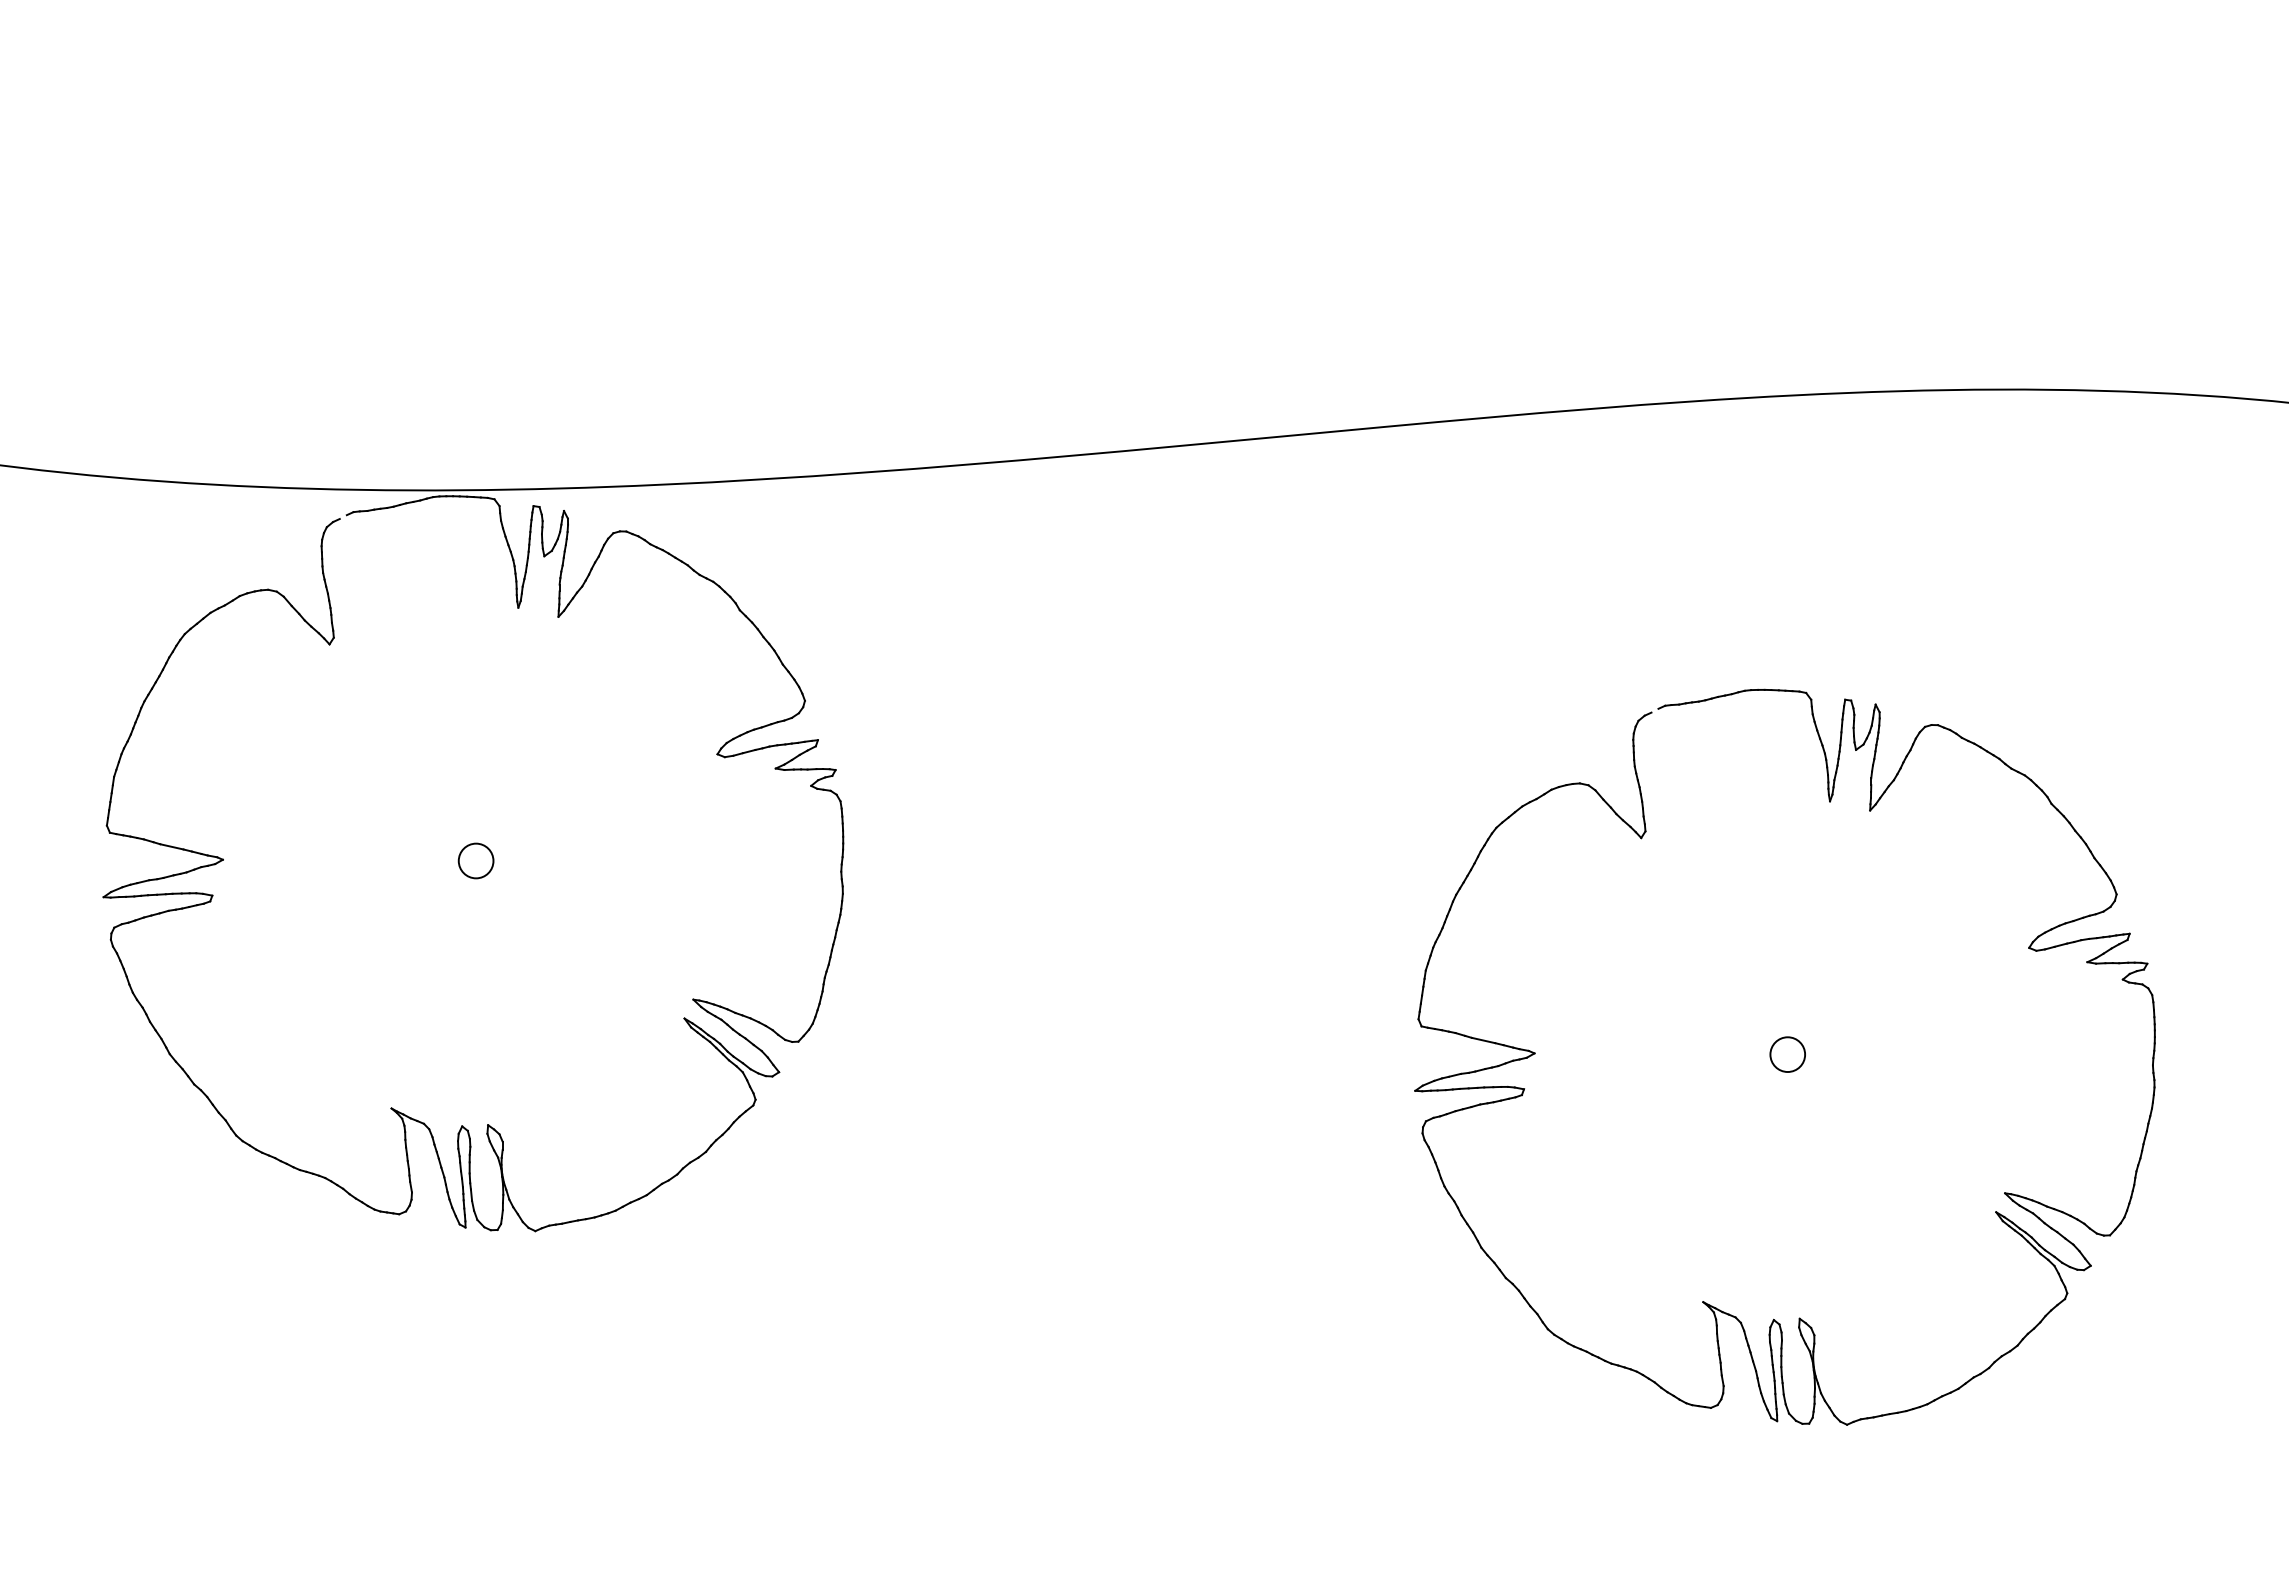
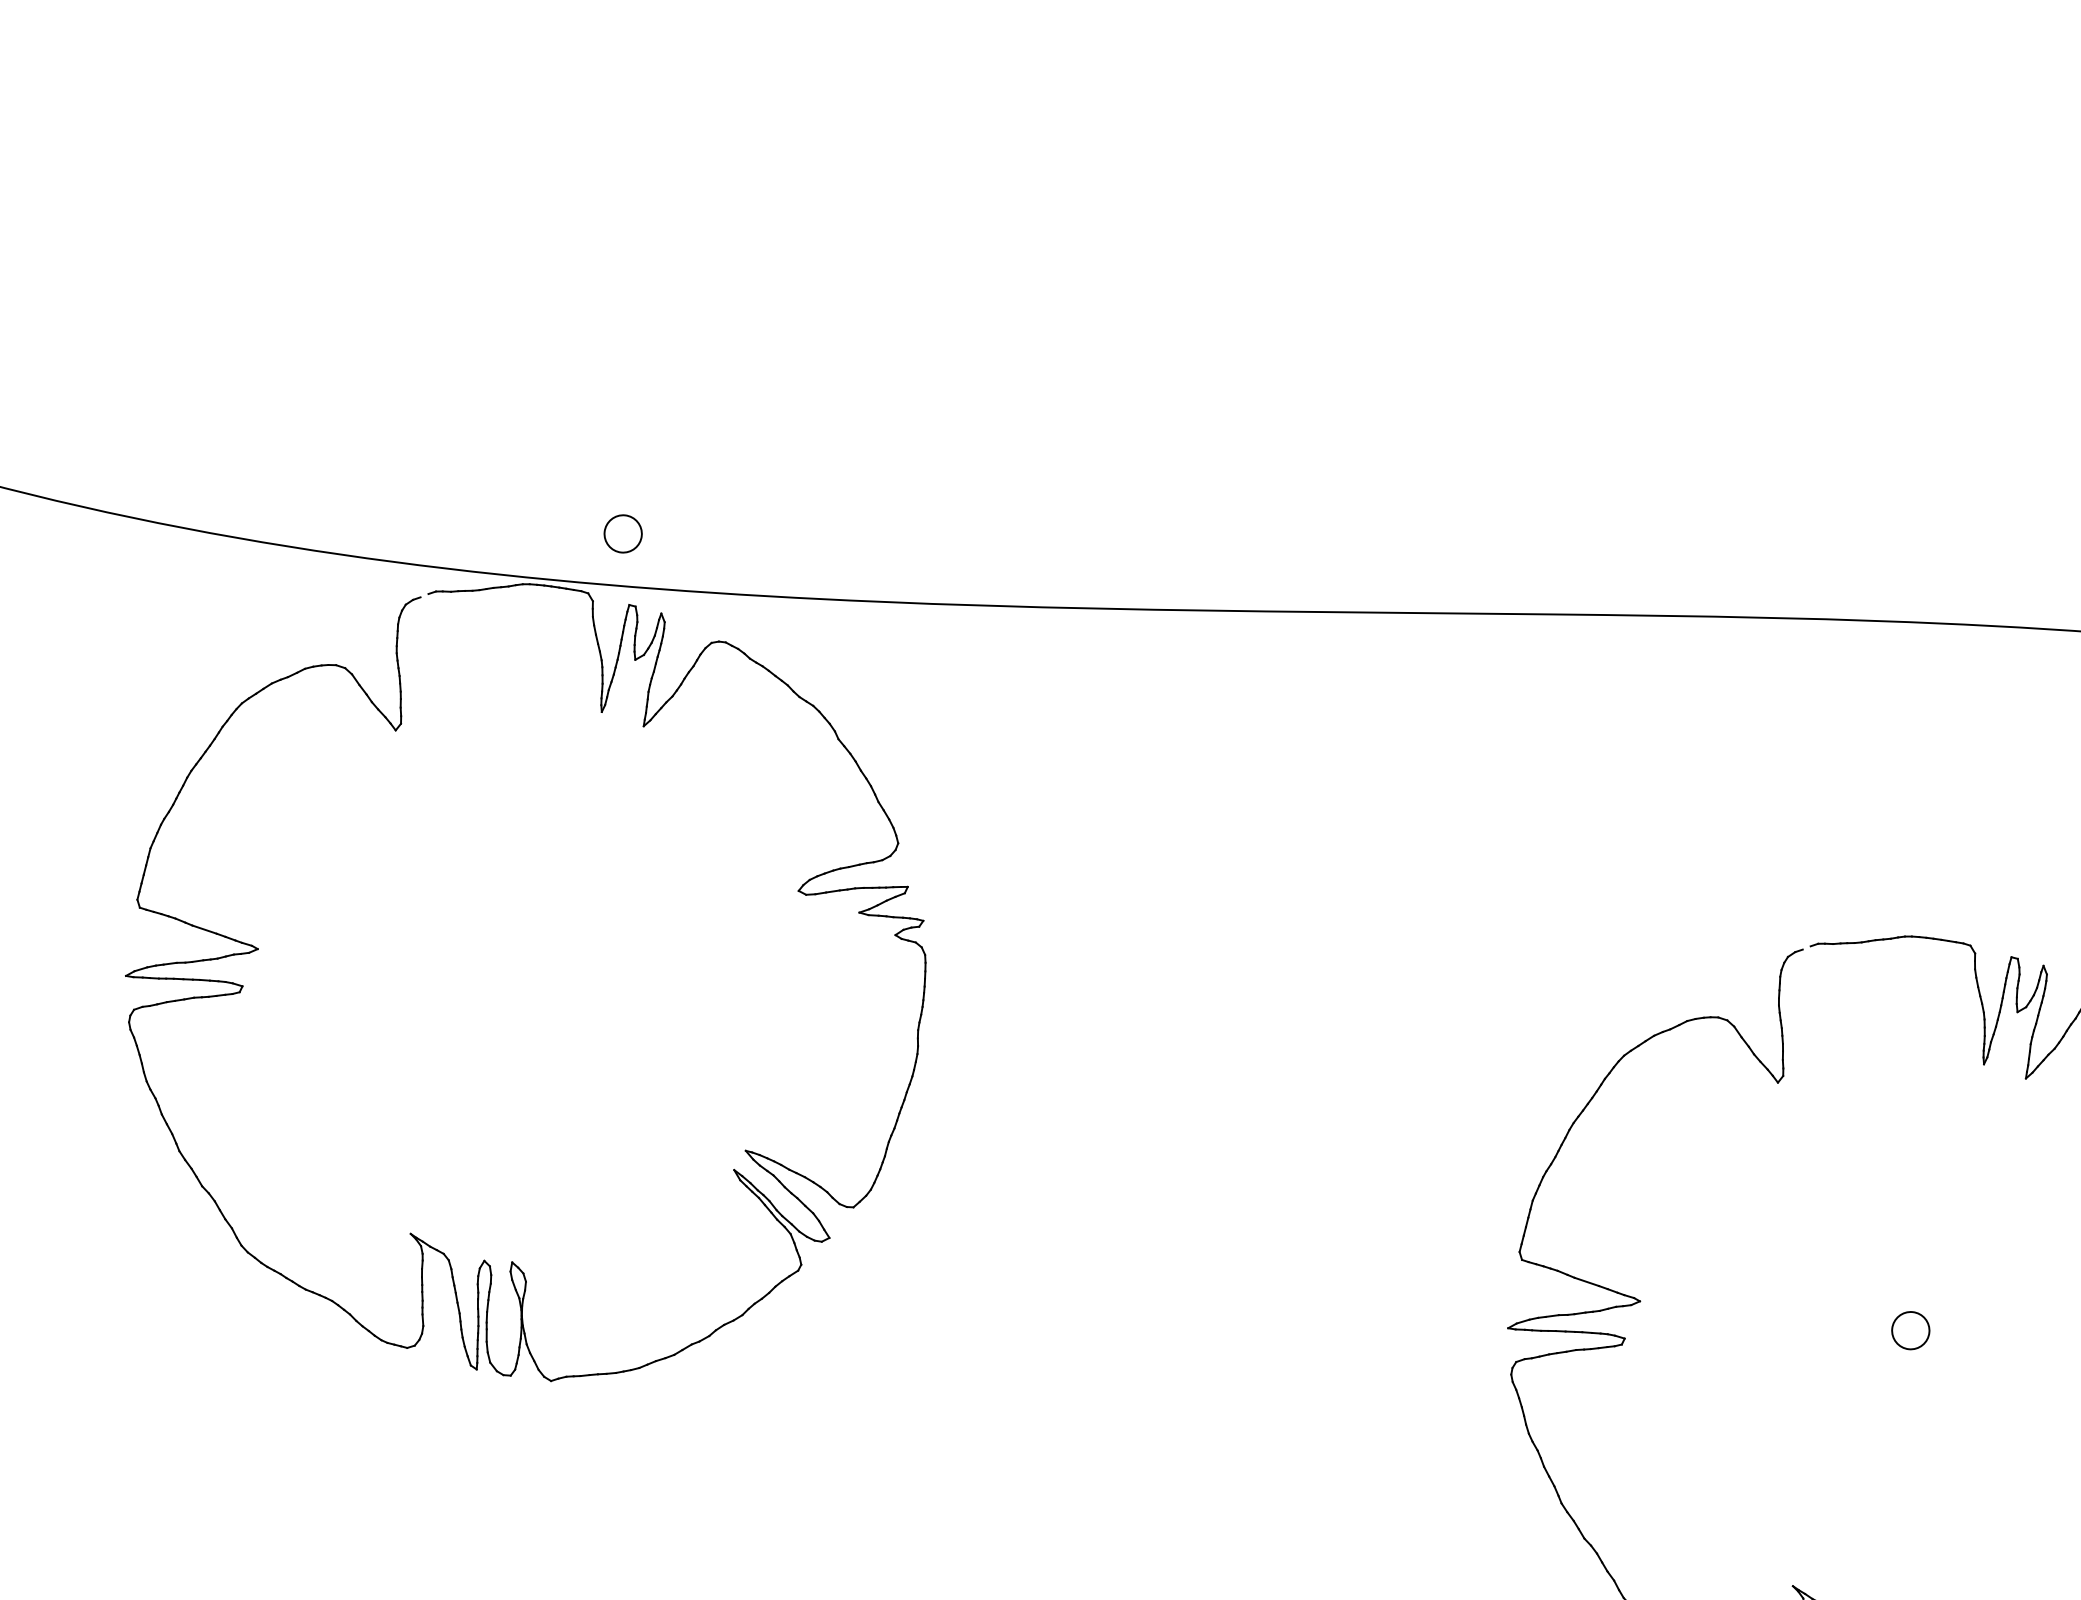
circle: (475, 860) -> (622, 533), moved

